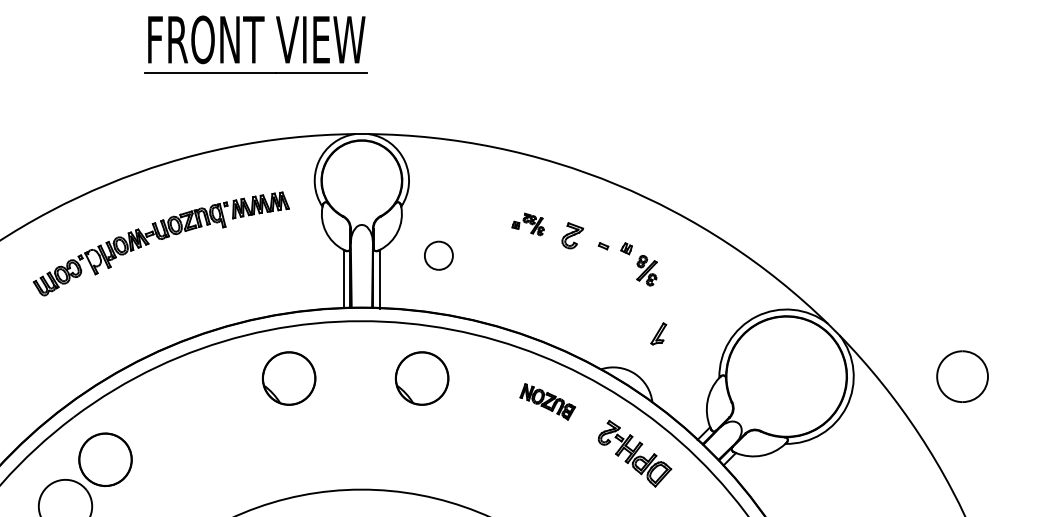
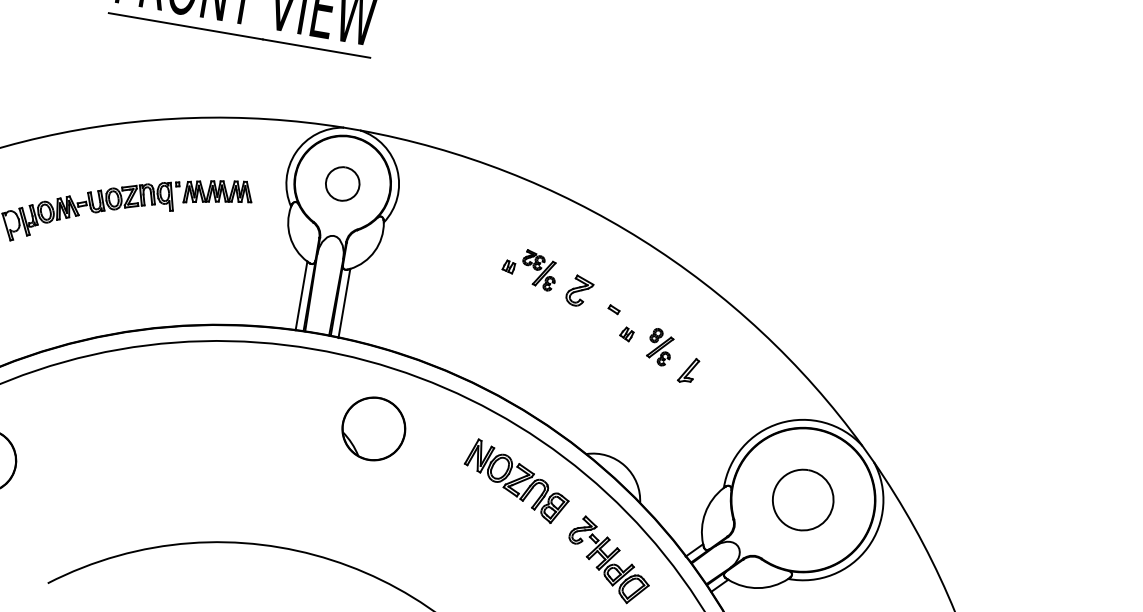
part: (527, 224) -> (528, 268), size x1.43
part: (626, 248) -> (626, 333), moved
part: (438, 255) -> (342, 183), moved
part: (658, 333) -> (688, 369), moved
part: (962, 376) -> (803, 499), moved
part: (288, 378) -> (216, 401), removed
part: (547, 401) -> (516, 481), size x1.67

